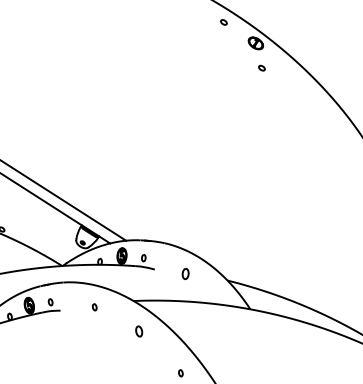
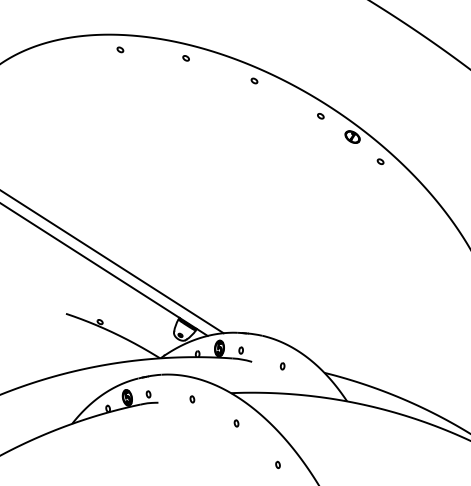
part: (261, 67) -> (380, 161), moved
part: (185, 274) -> (282, 366), size x0.62
part: (139, 331) -> (236, 423), size x0.62

